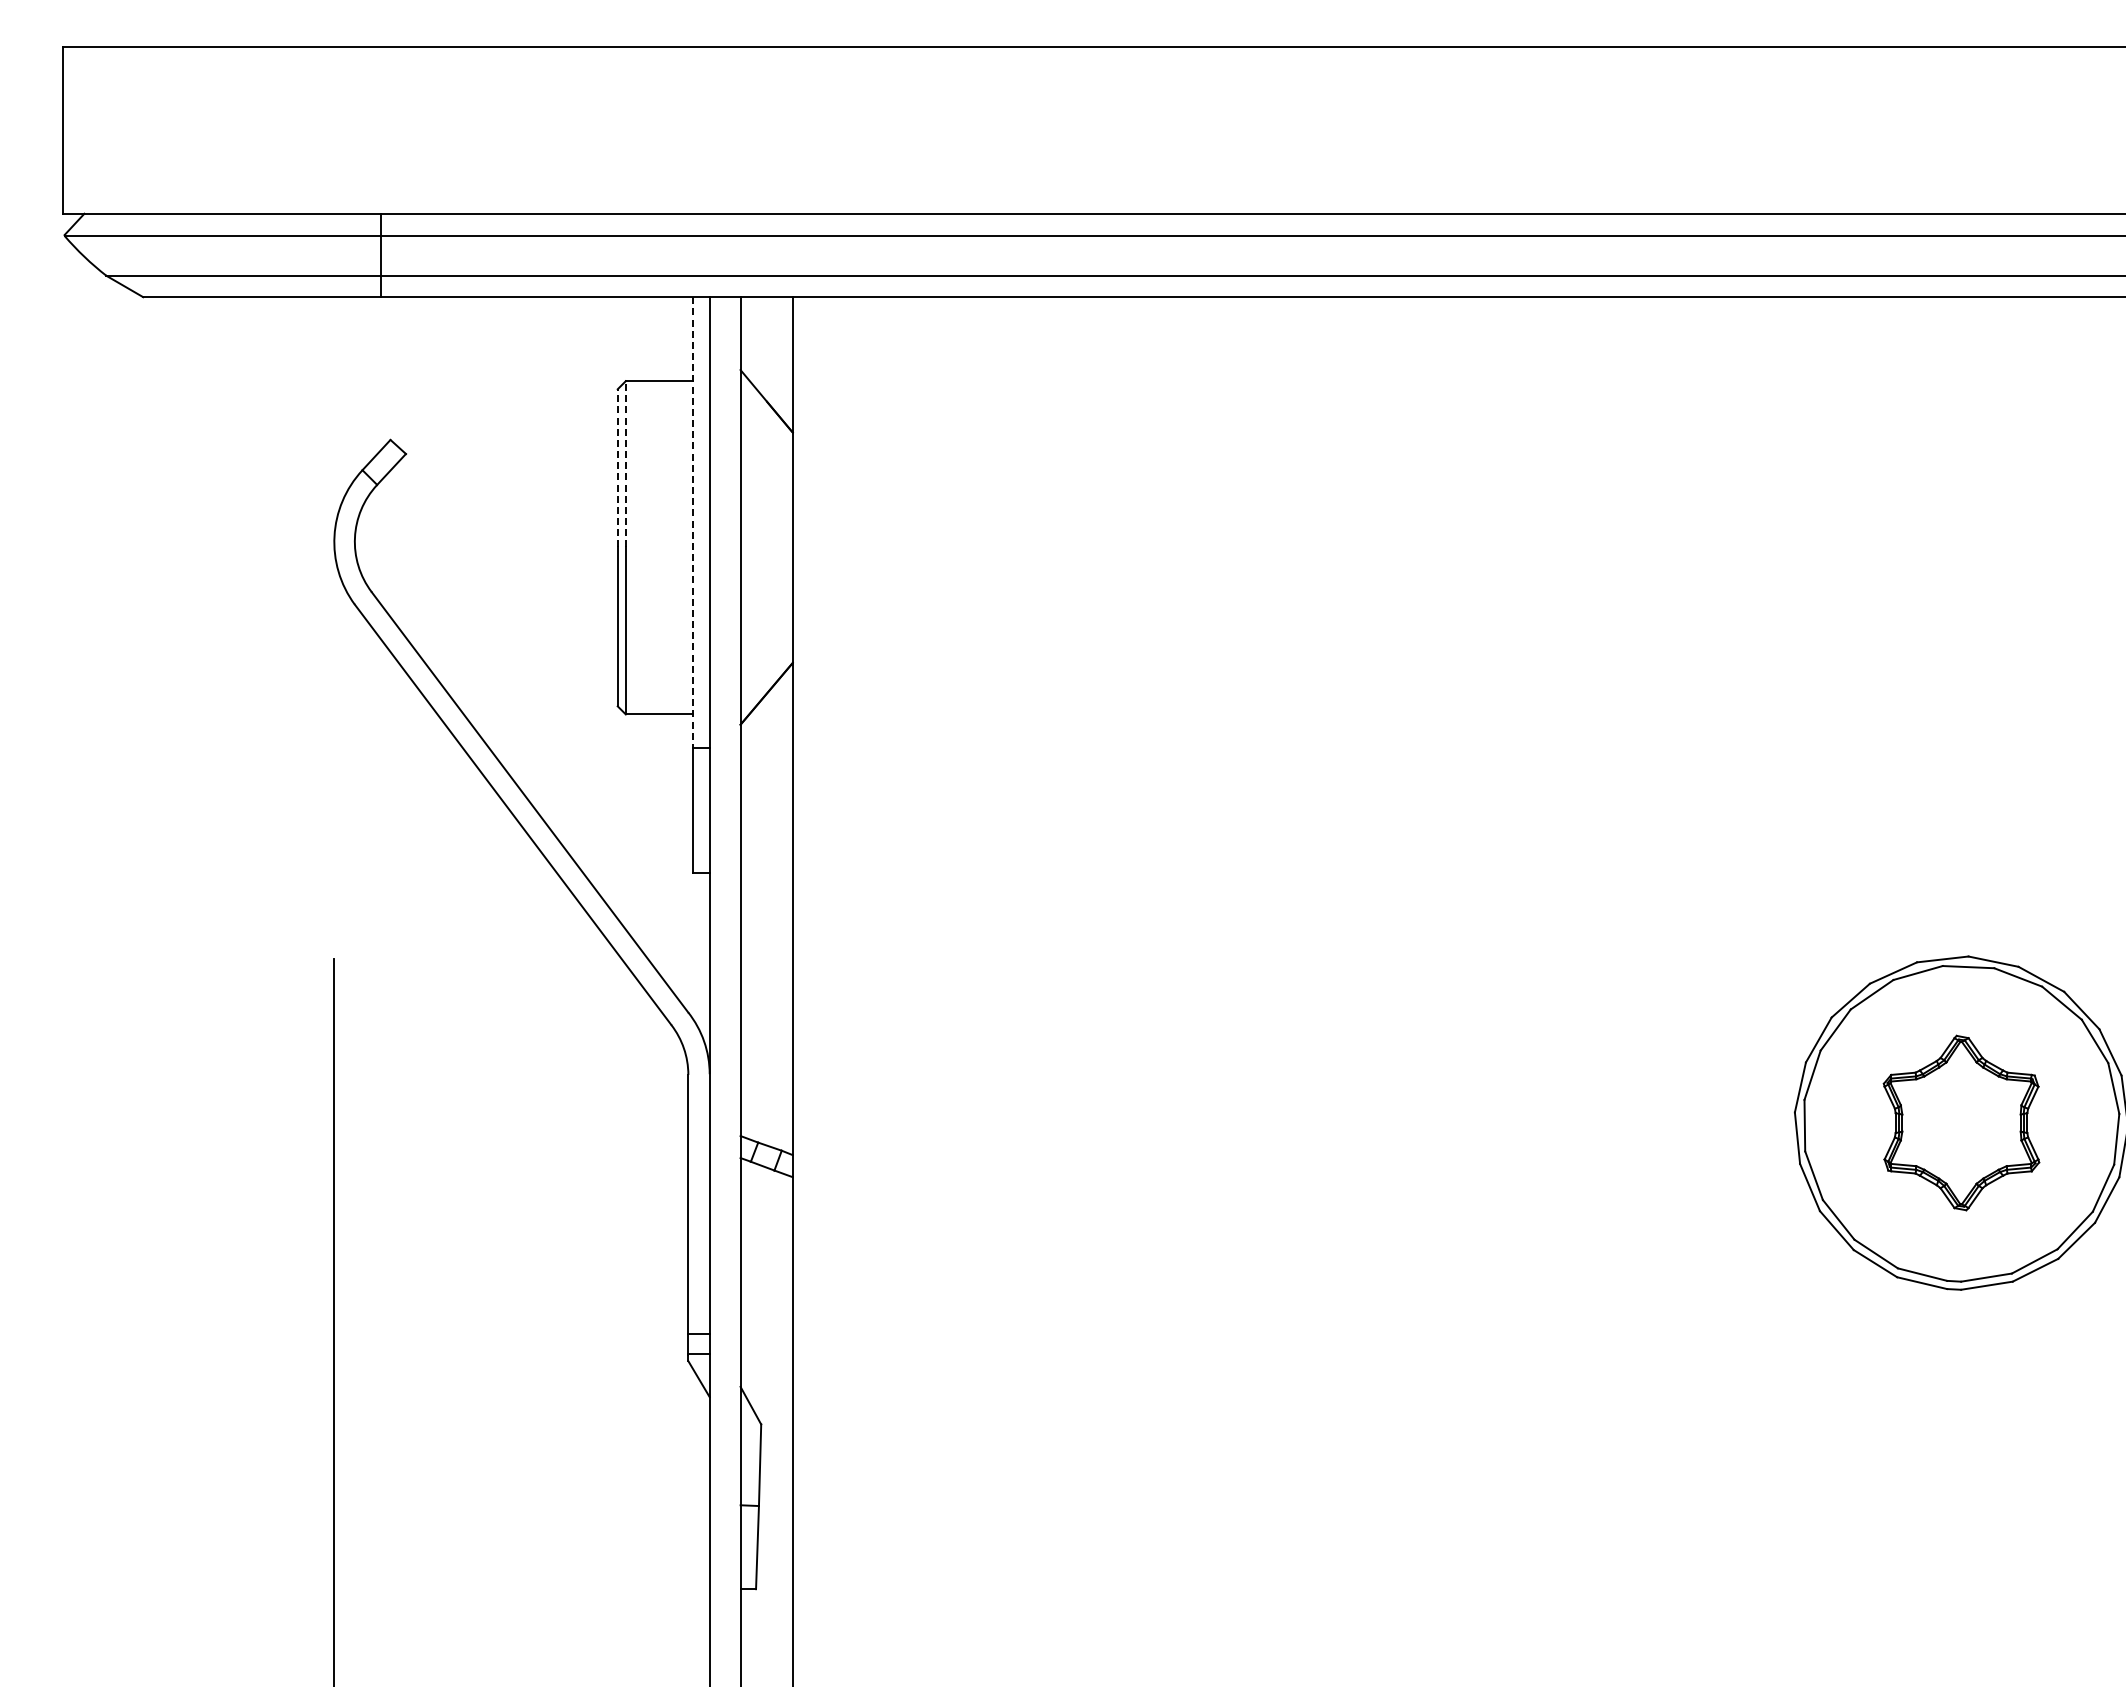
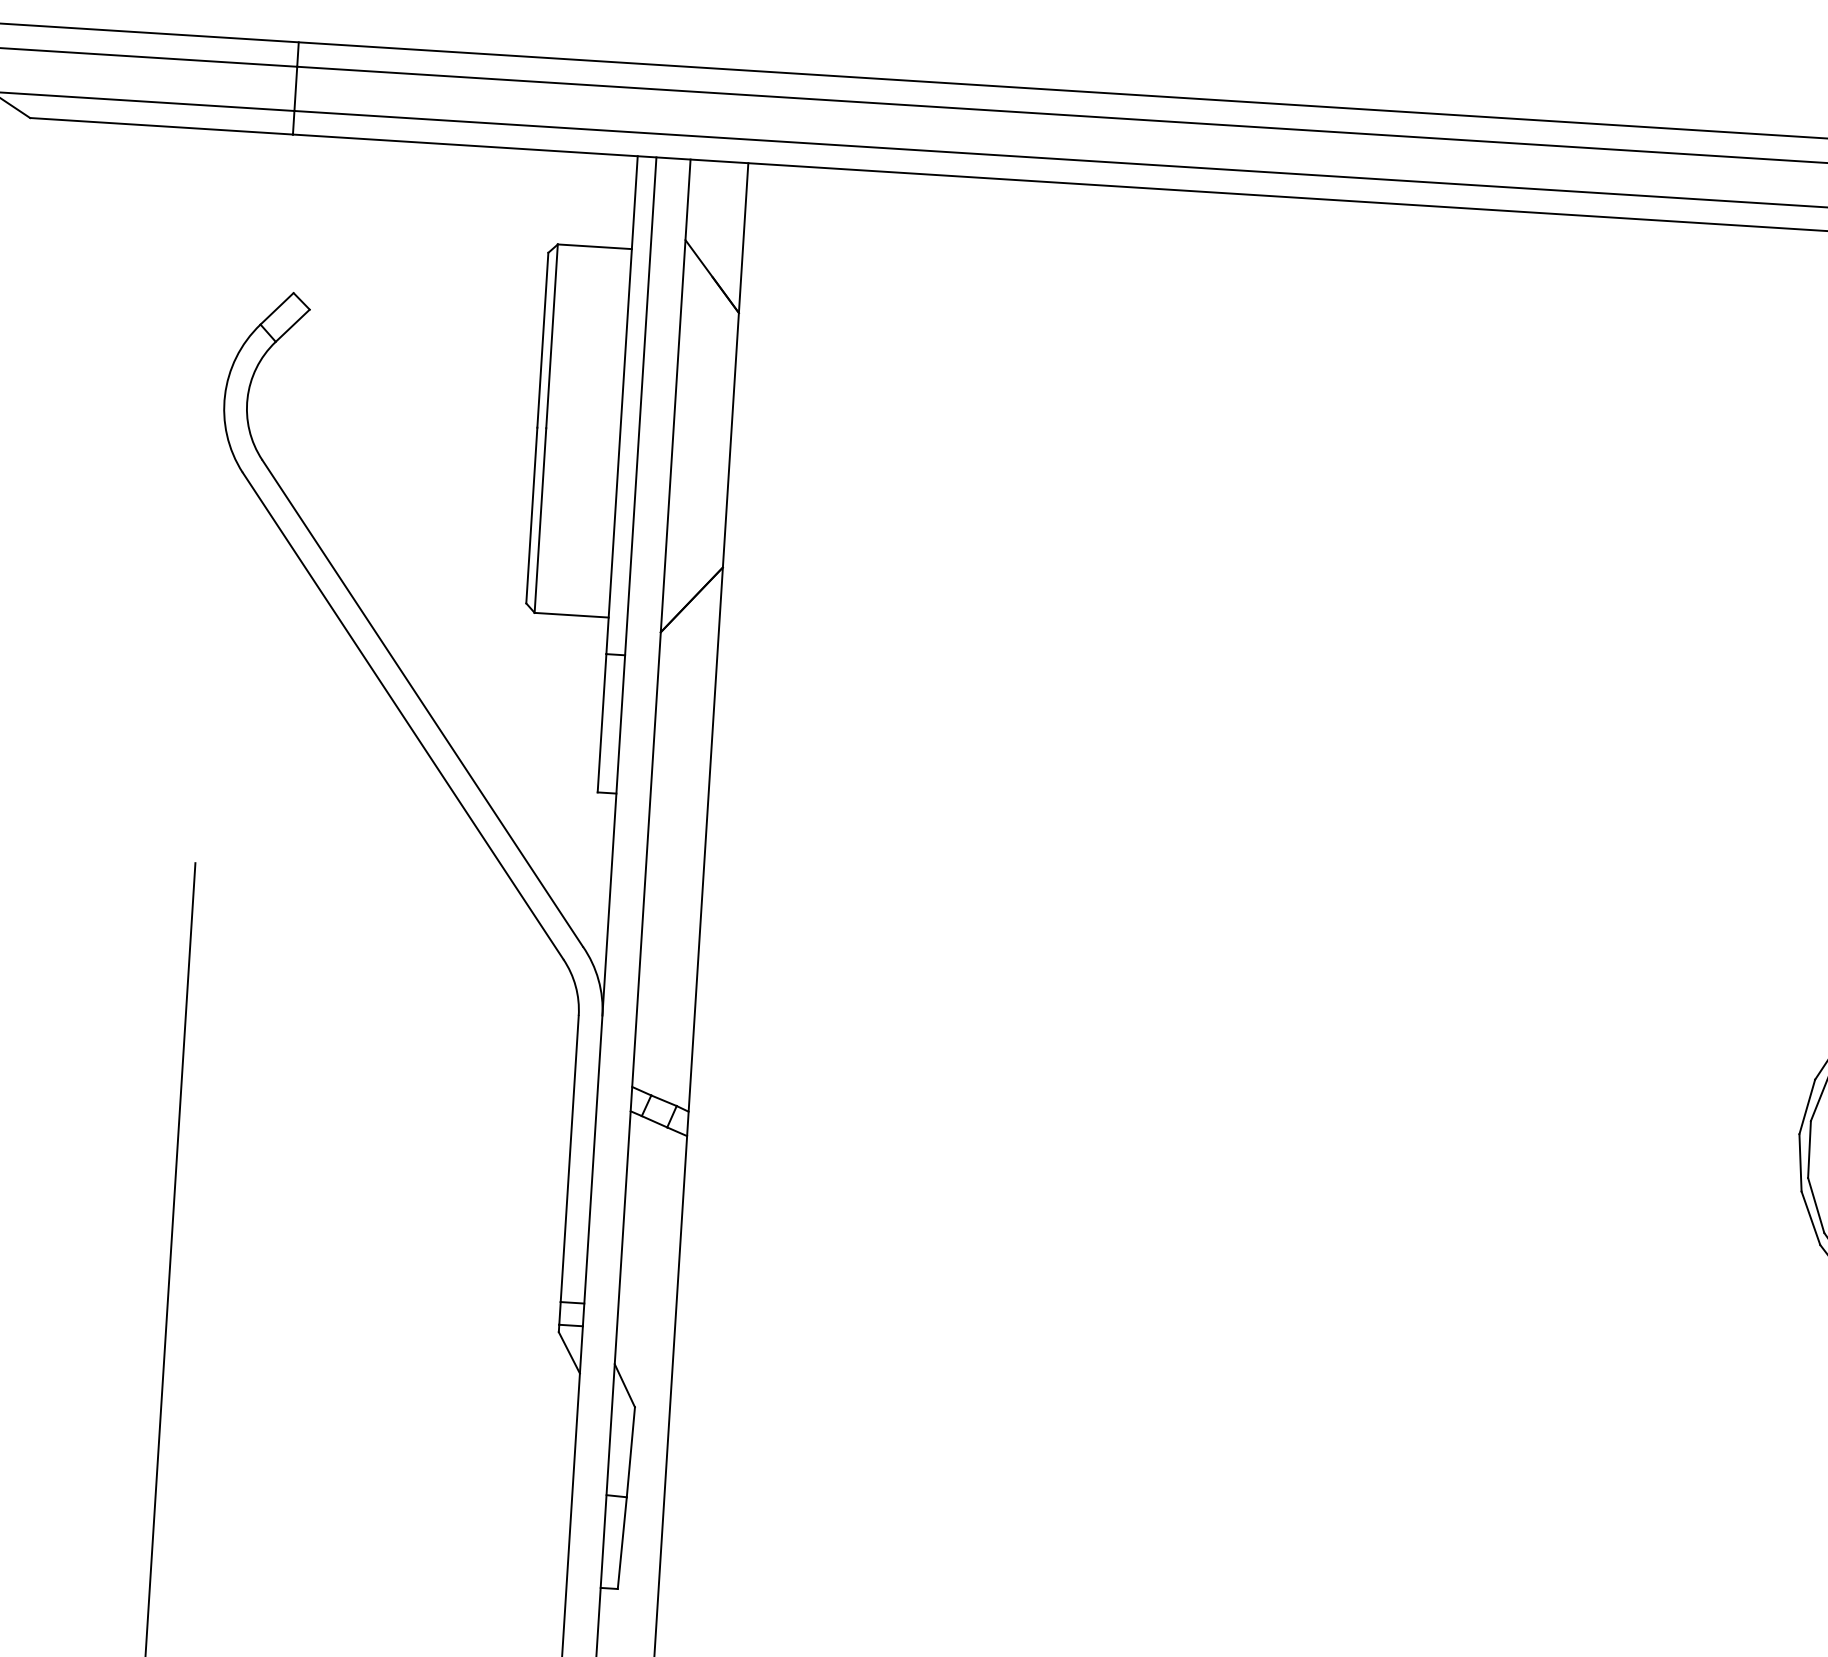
line: (625, 463) -> (551, 335), dashed -> solid
line: (617, 467) -> (542, 339), dashed -> solid
line: (692, 522) -> (621, 405), dashed -> solid

